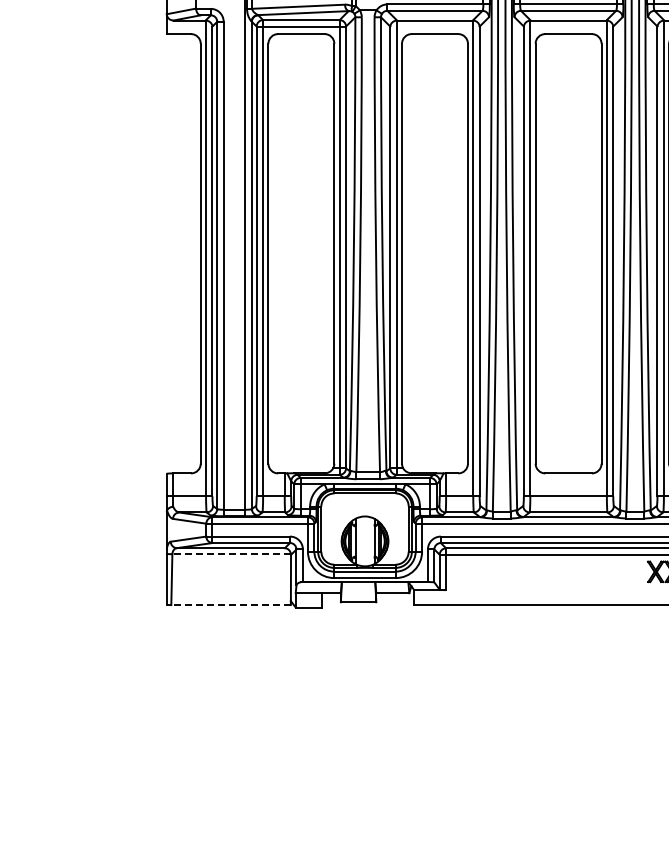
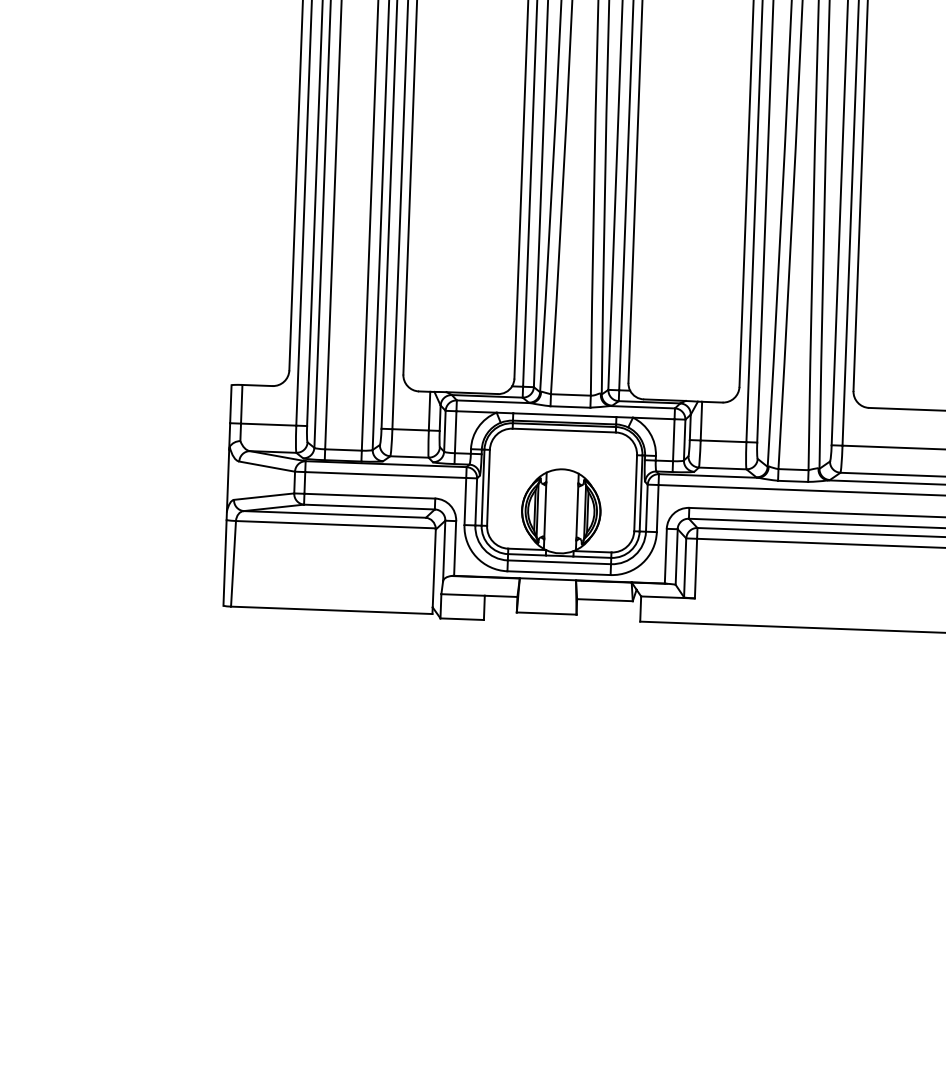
line: (231, 554) -> (335, 525), dashed -> solid
line: (231, 605) -> (332, 611), dashed -> solid

